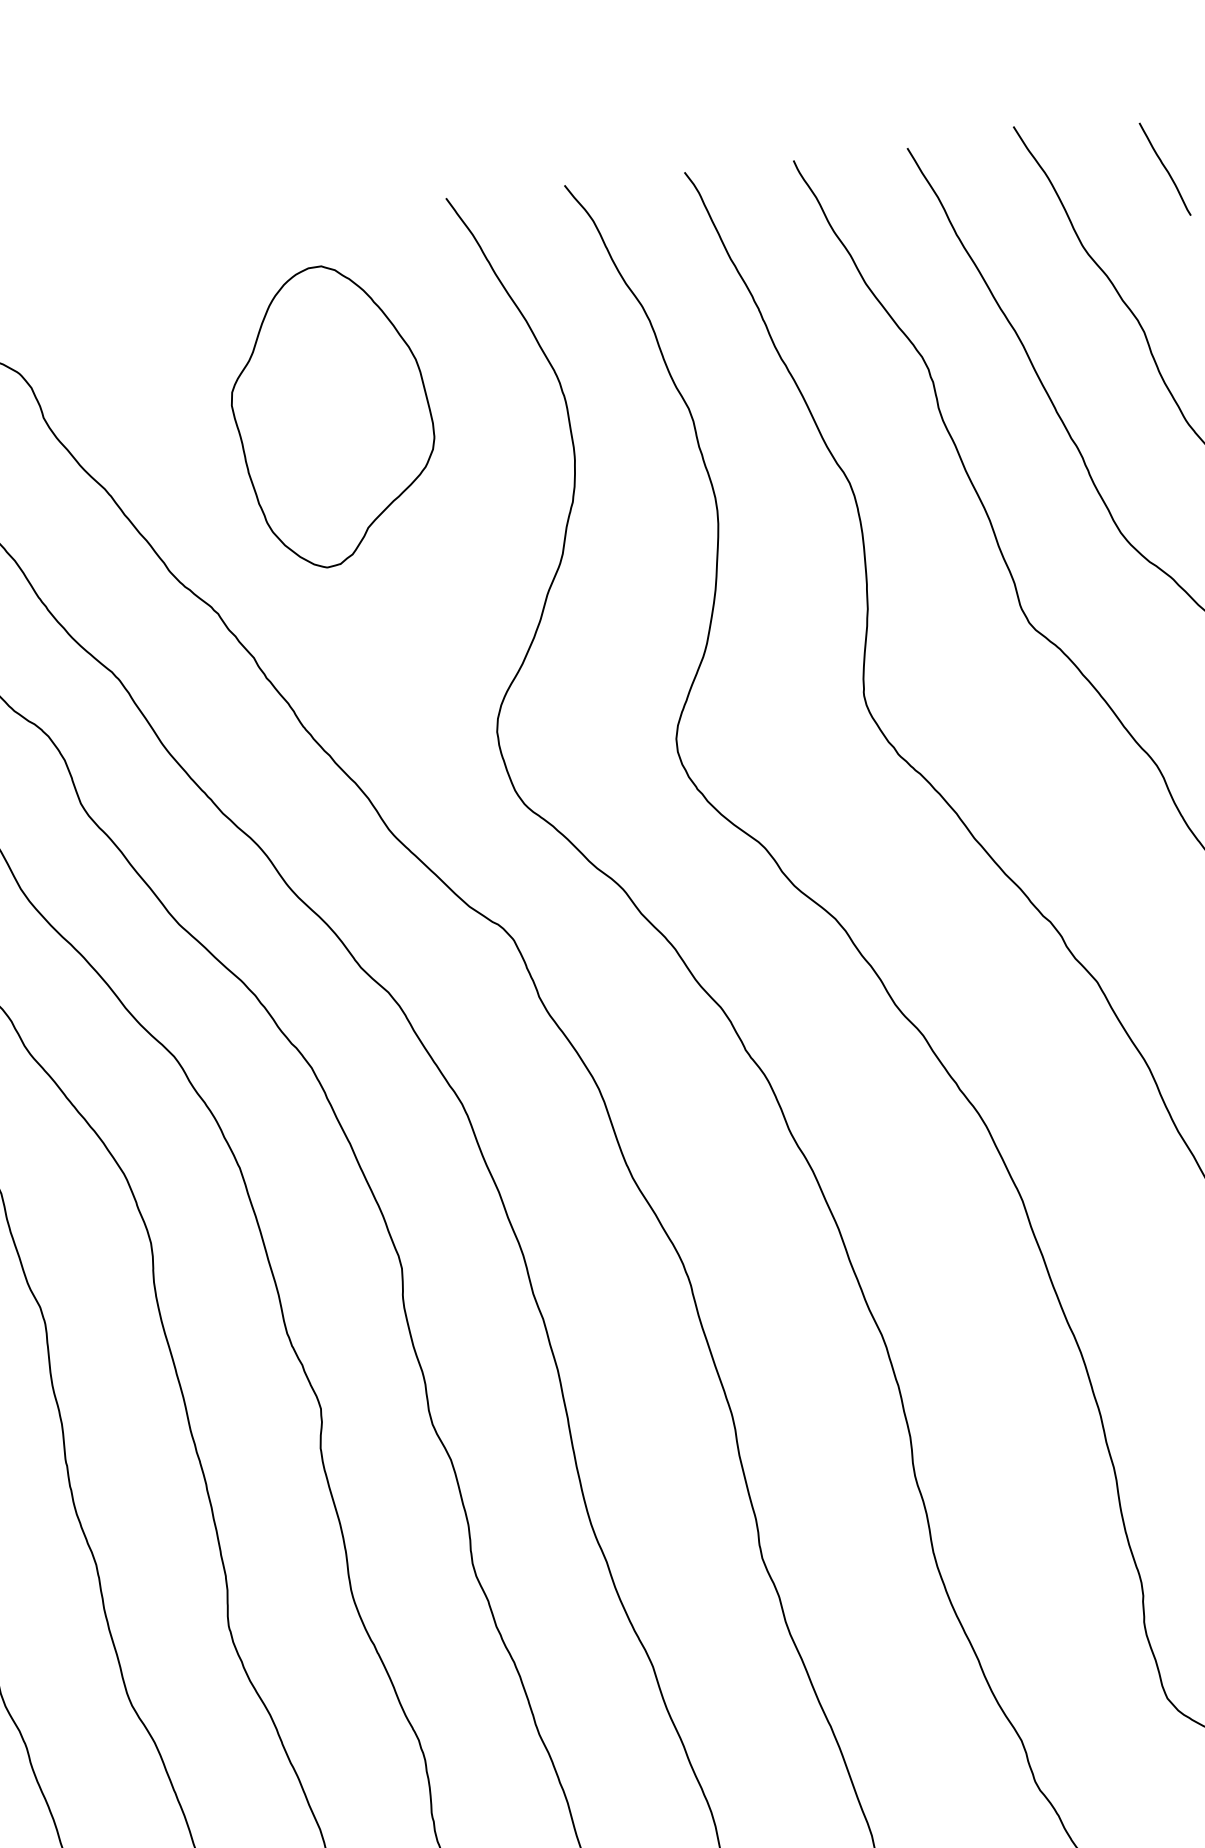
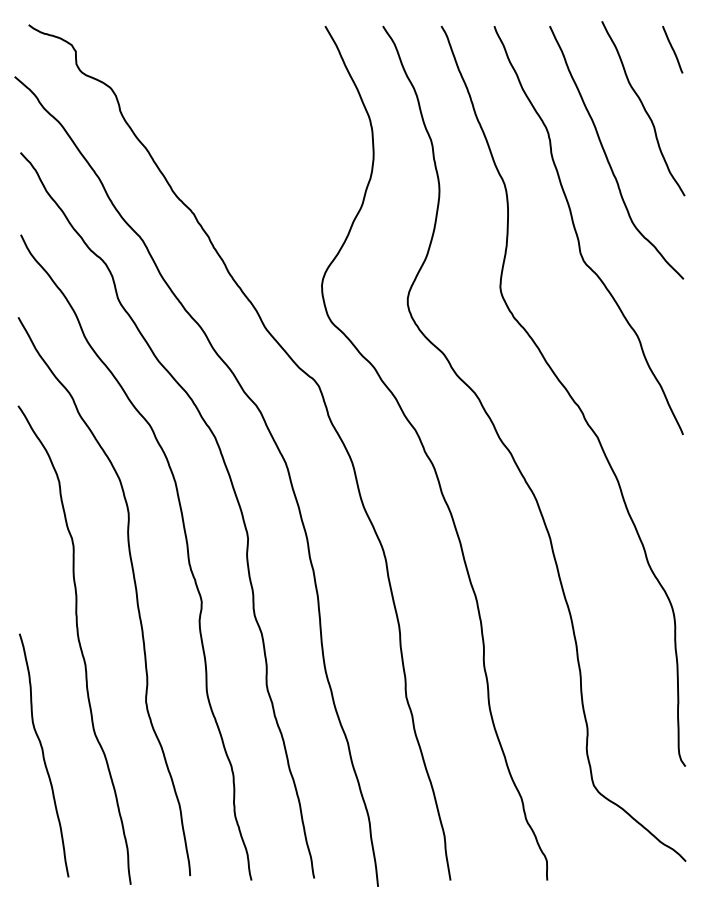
part: (332, 415) -> (259, 124), removed

